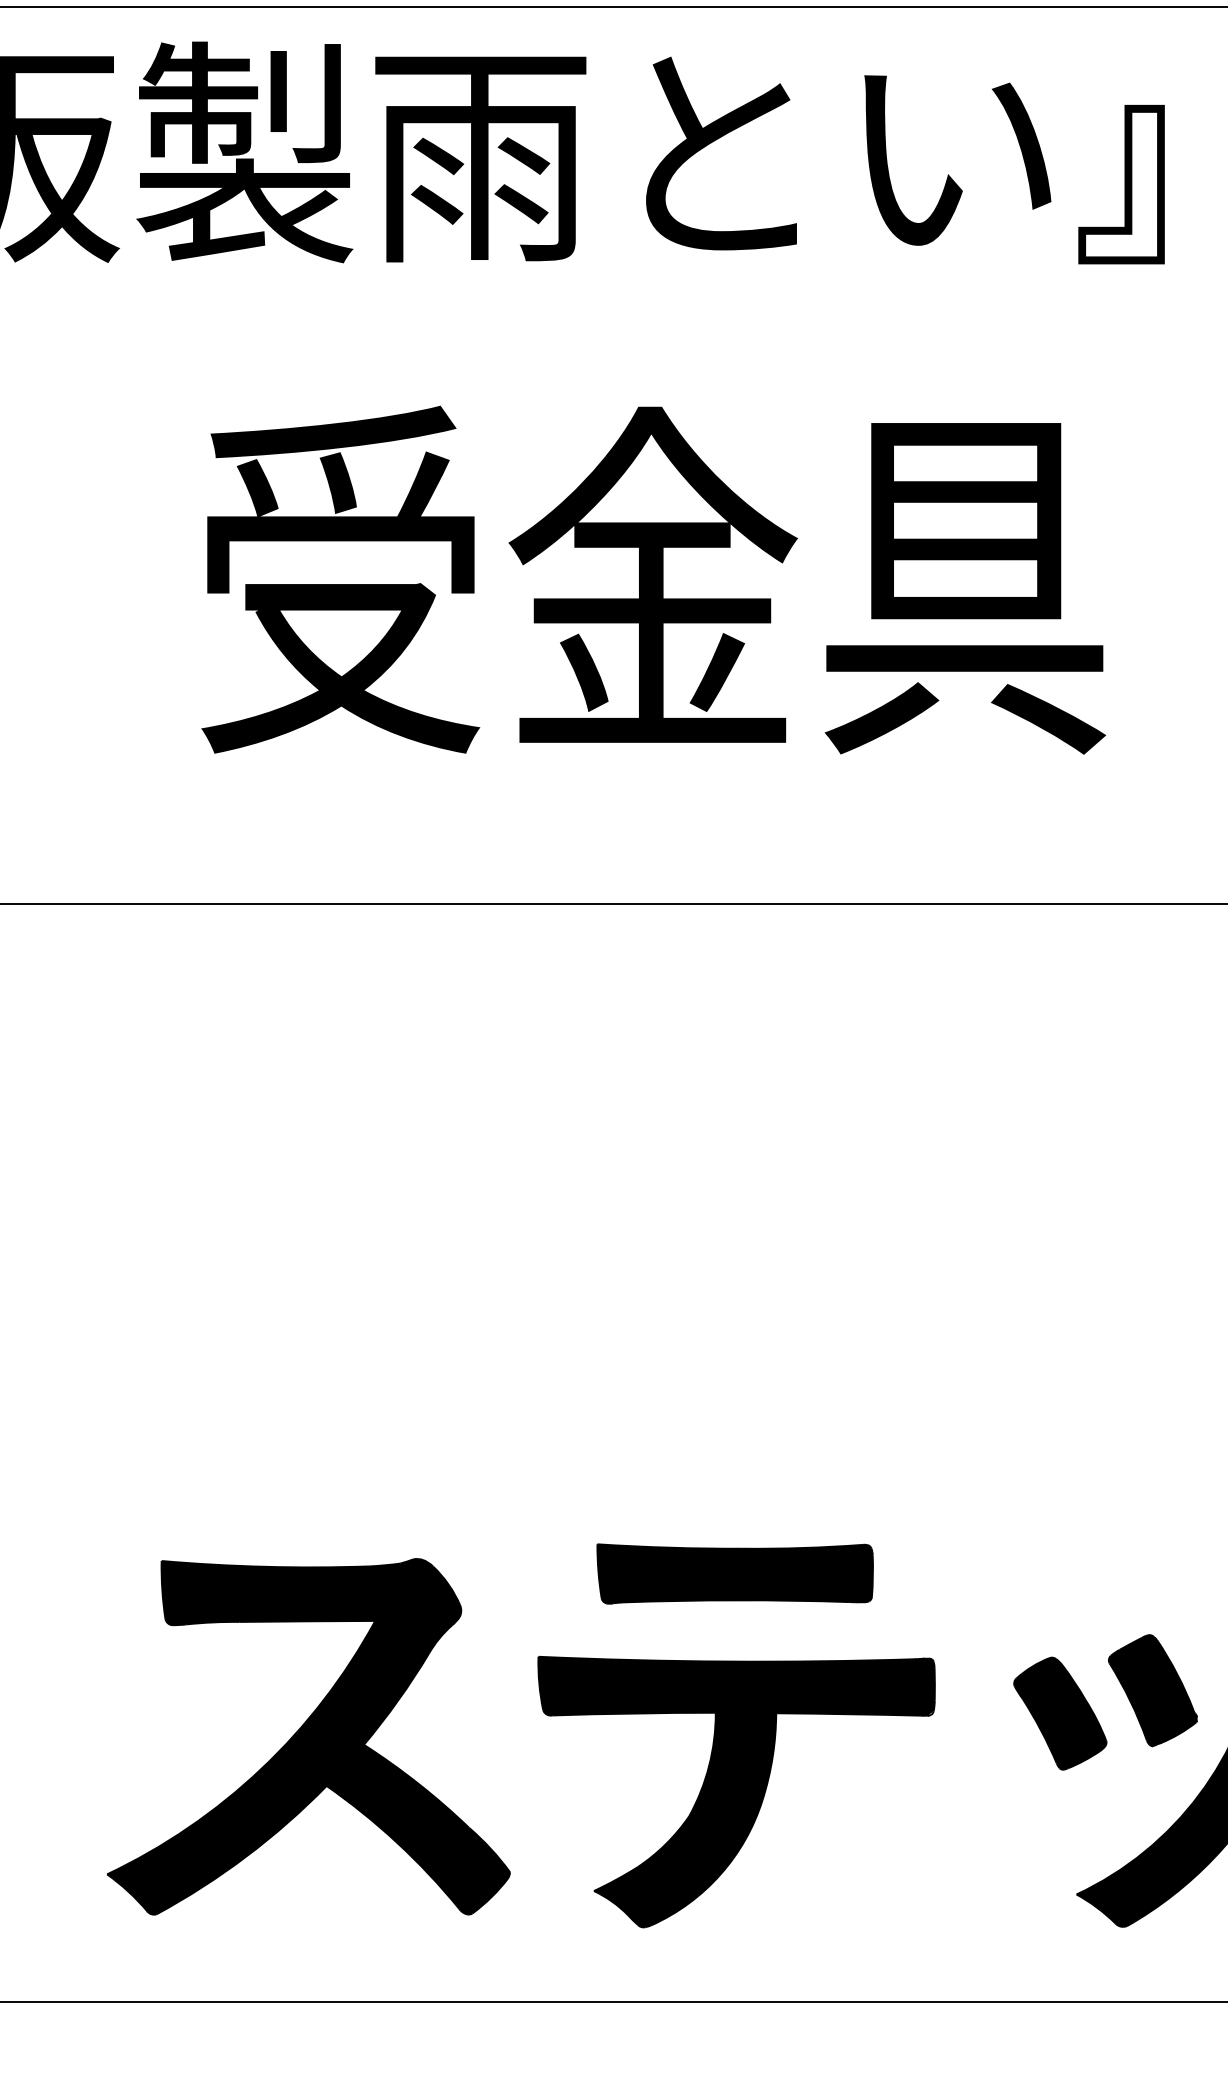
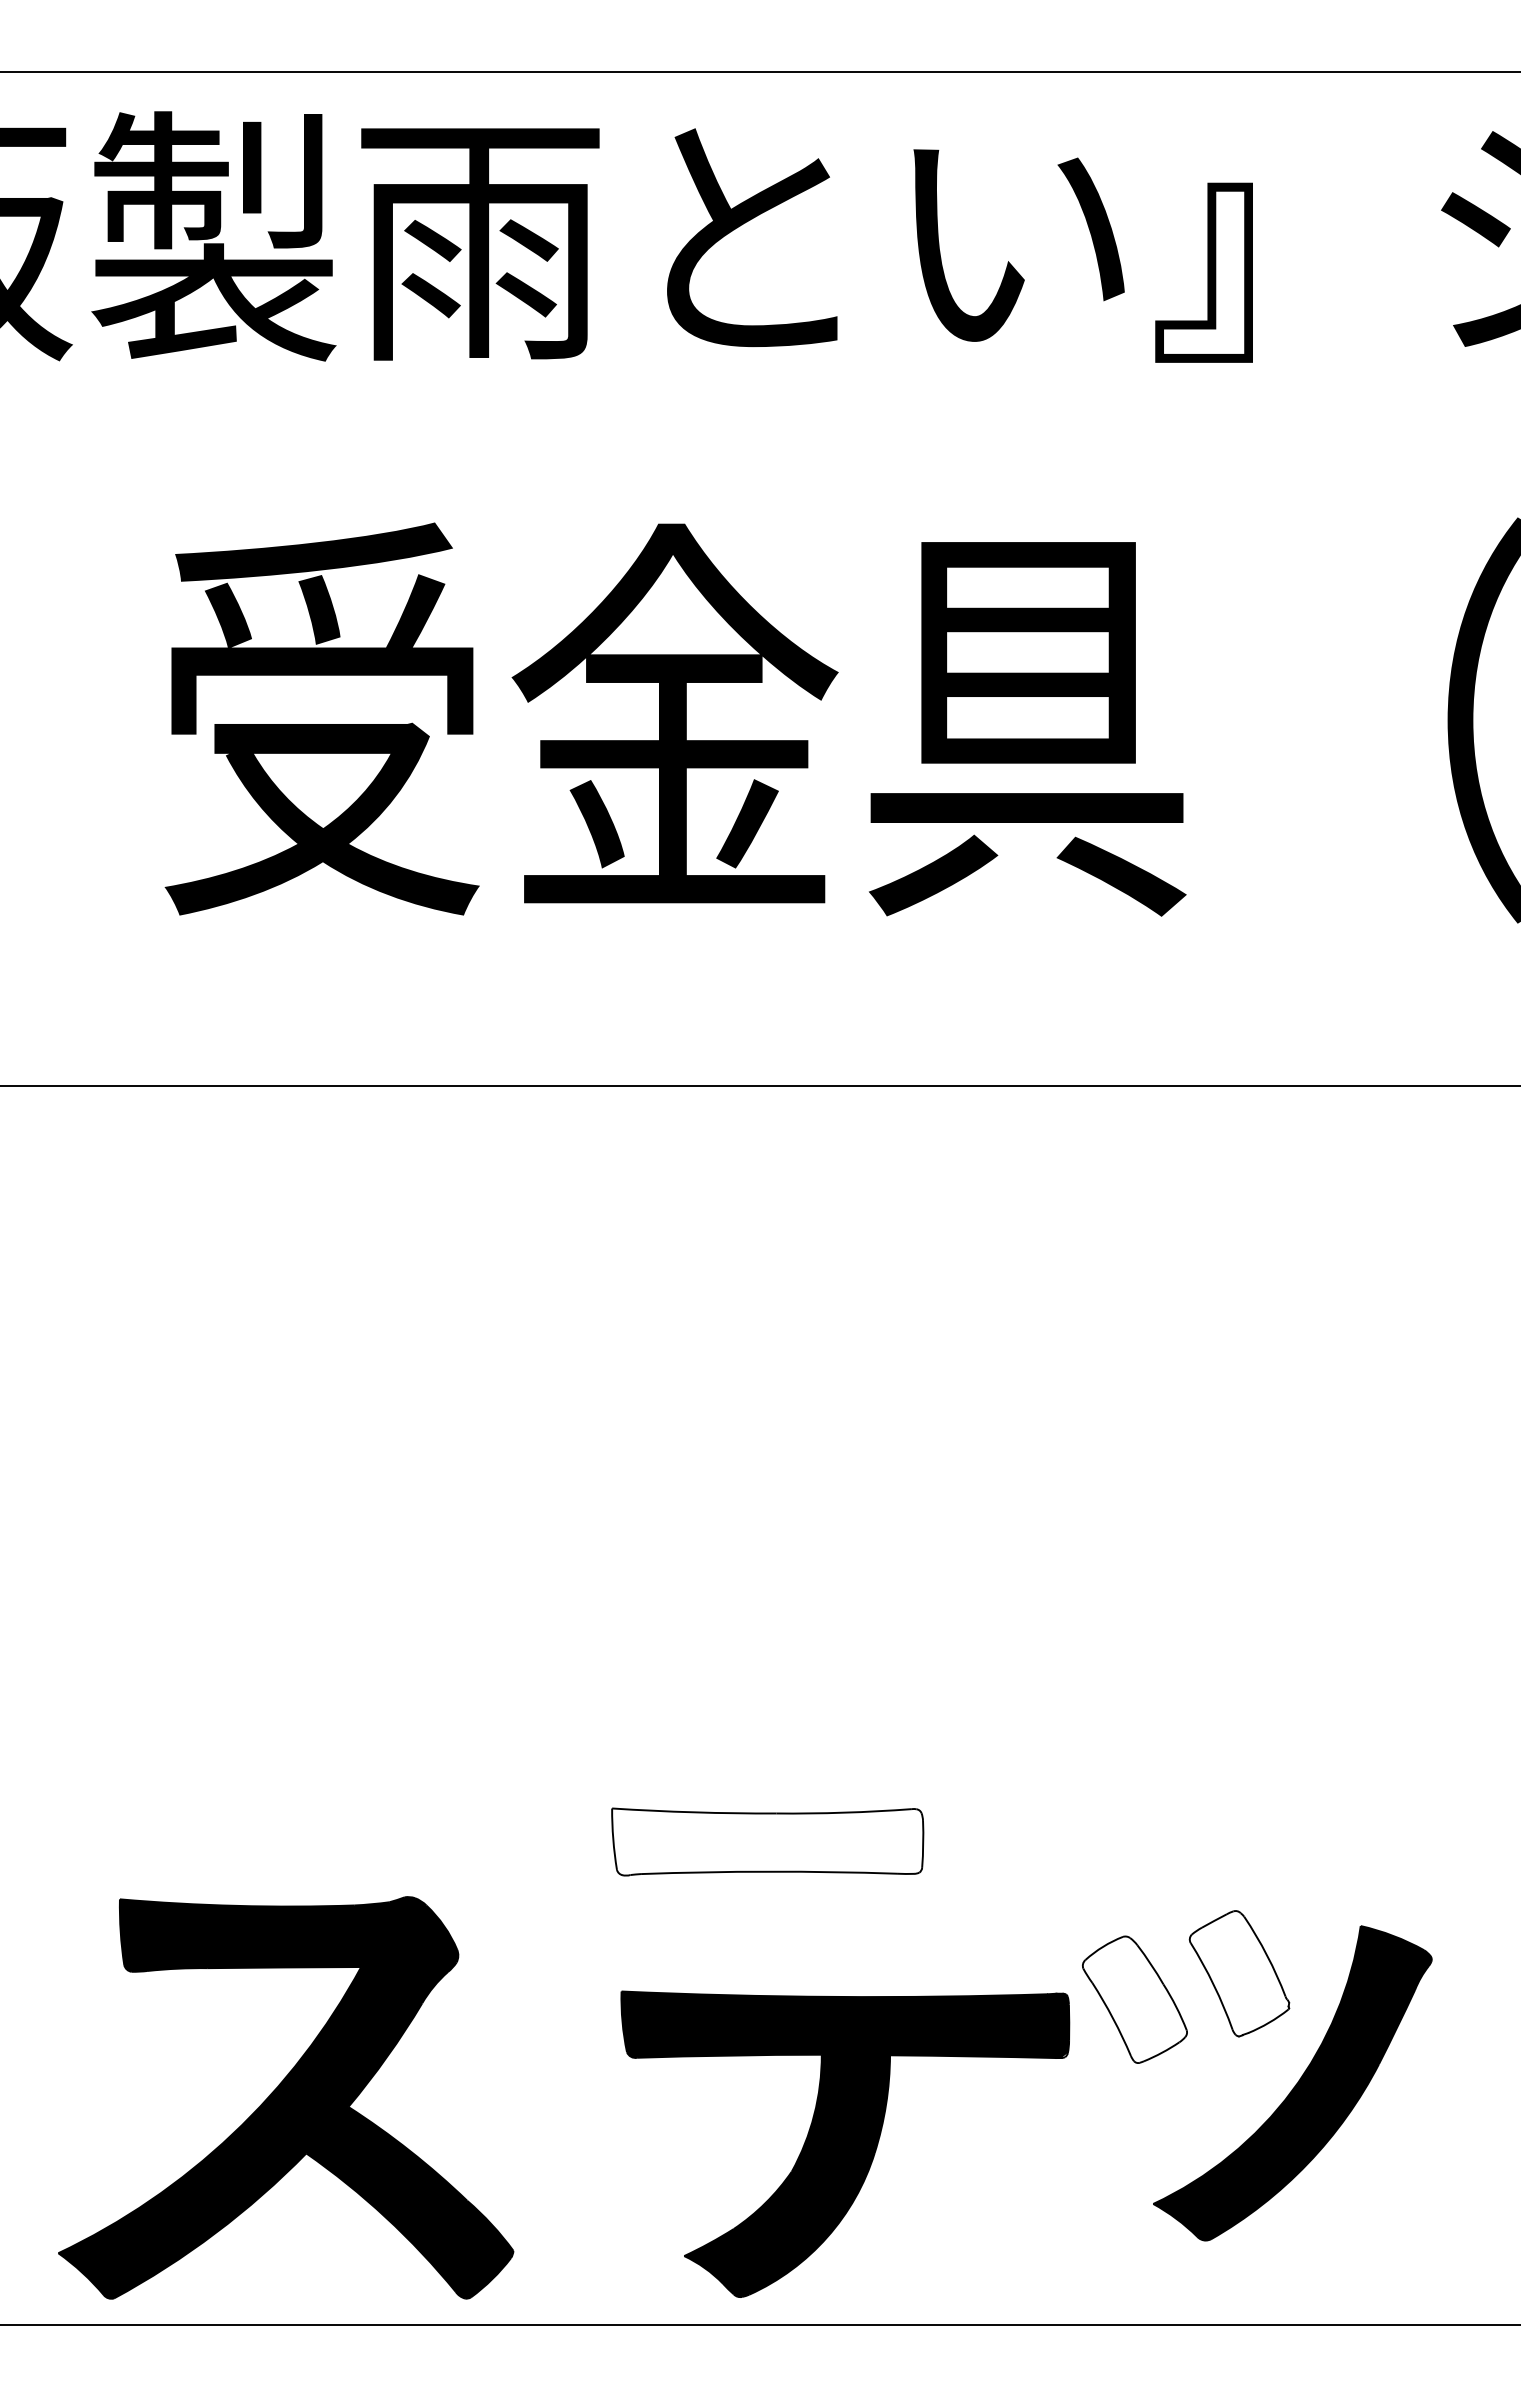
fill: (734, 1573) -> (767, 1841), removed
fill: (1152, 1690) -> (1239, 1973), removed
fill: (1059, 1713) -> (1134, 1999), removed
part: (309, 1736) -> (286, 2097), moved
part: (736, 1791) -> (845, 2143), moved

